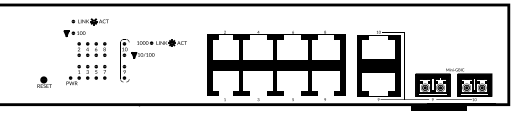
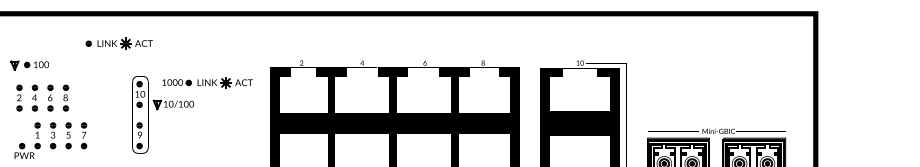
part: (89, 21) -> (117, 43), moved
text: (91, 49) -> (41, 97), moved
part: (153, 60) -> (192, 114), moved

